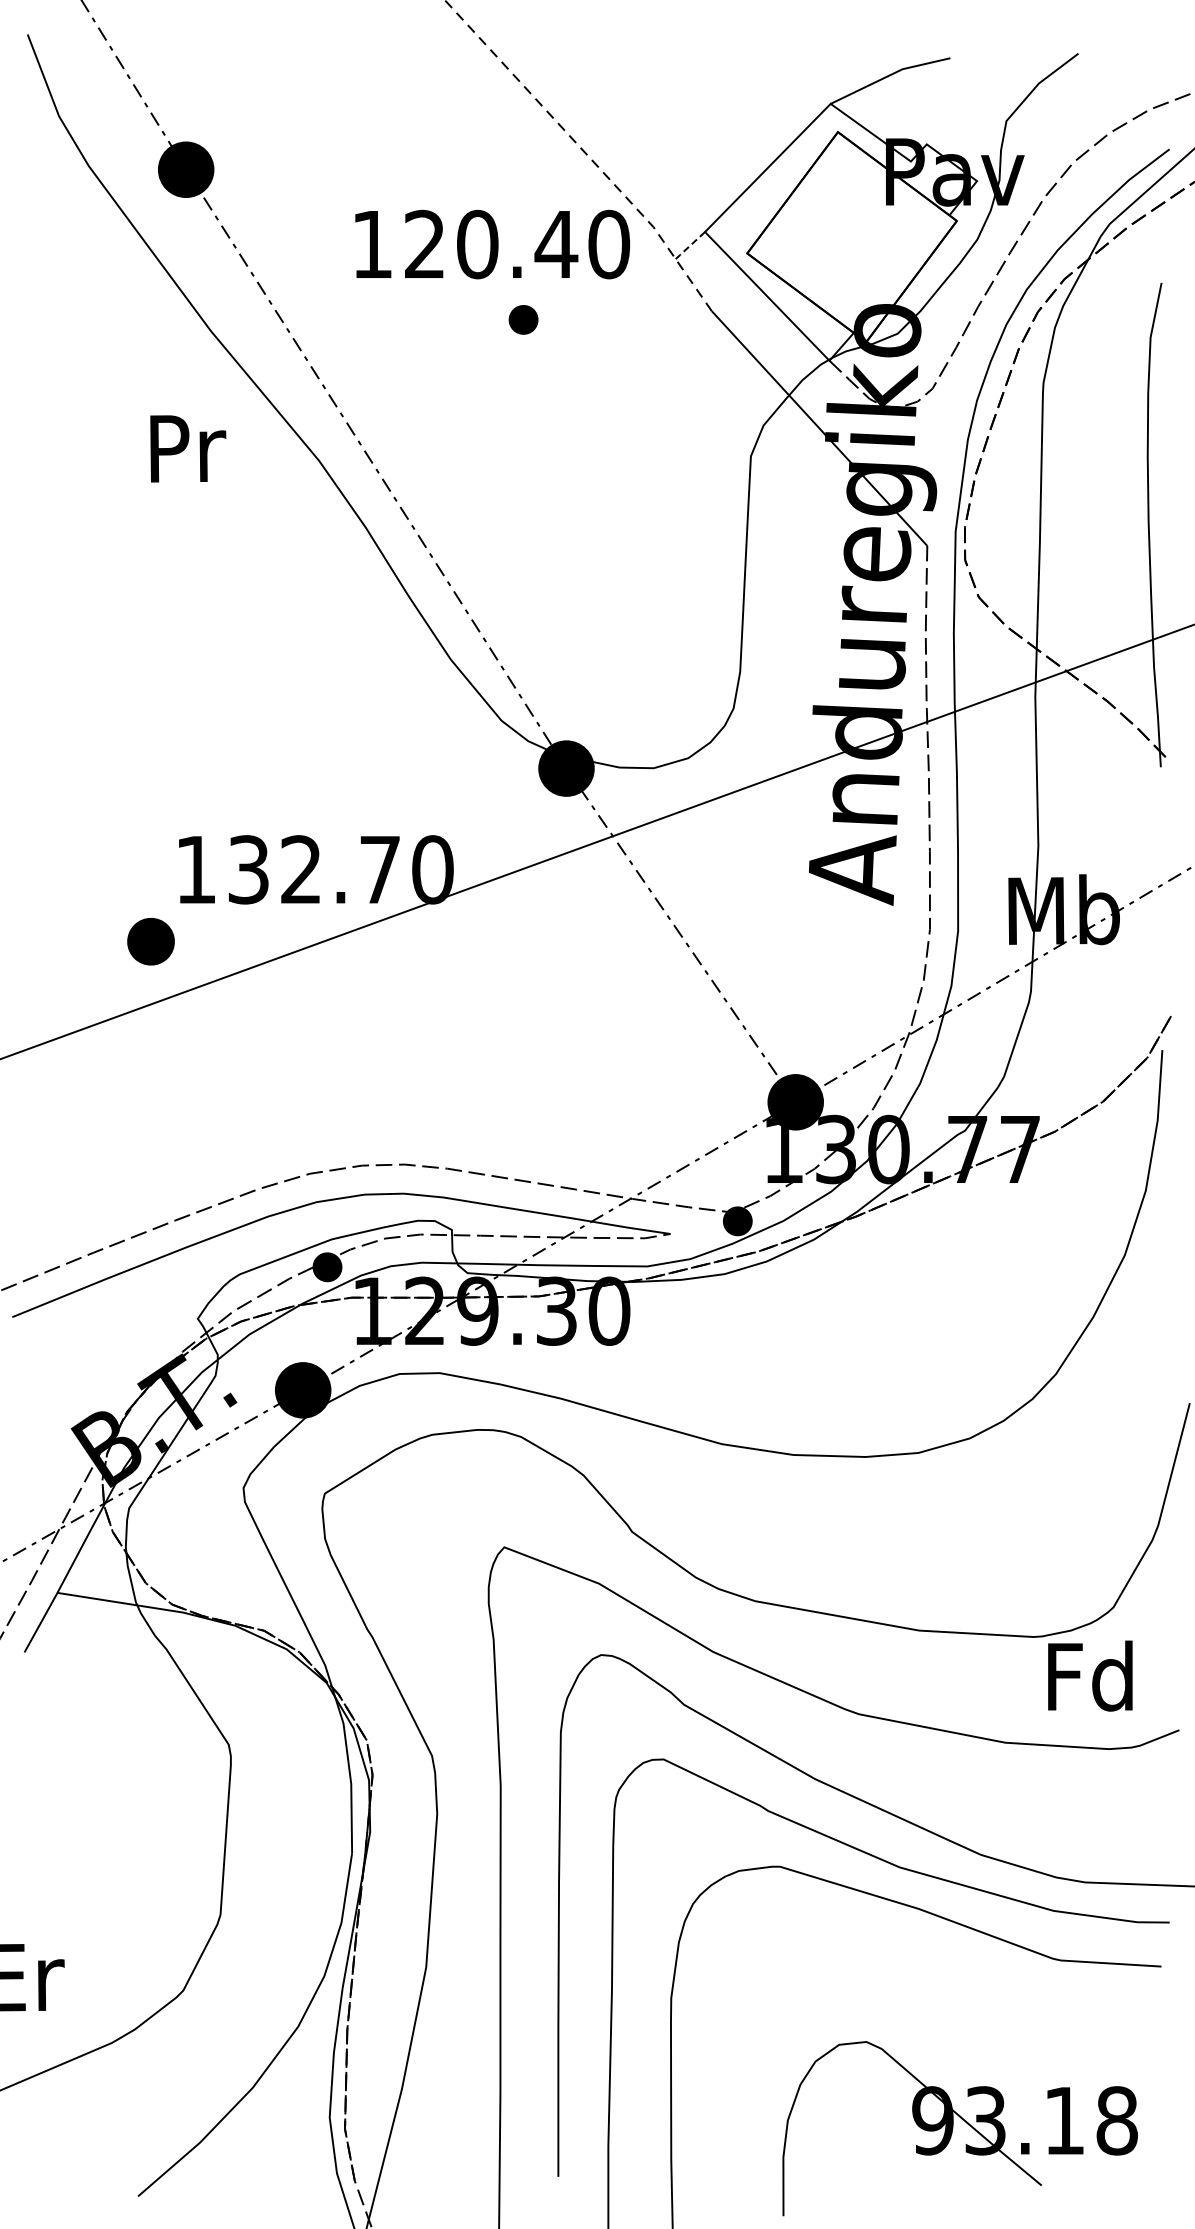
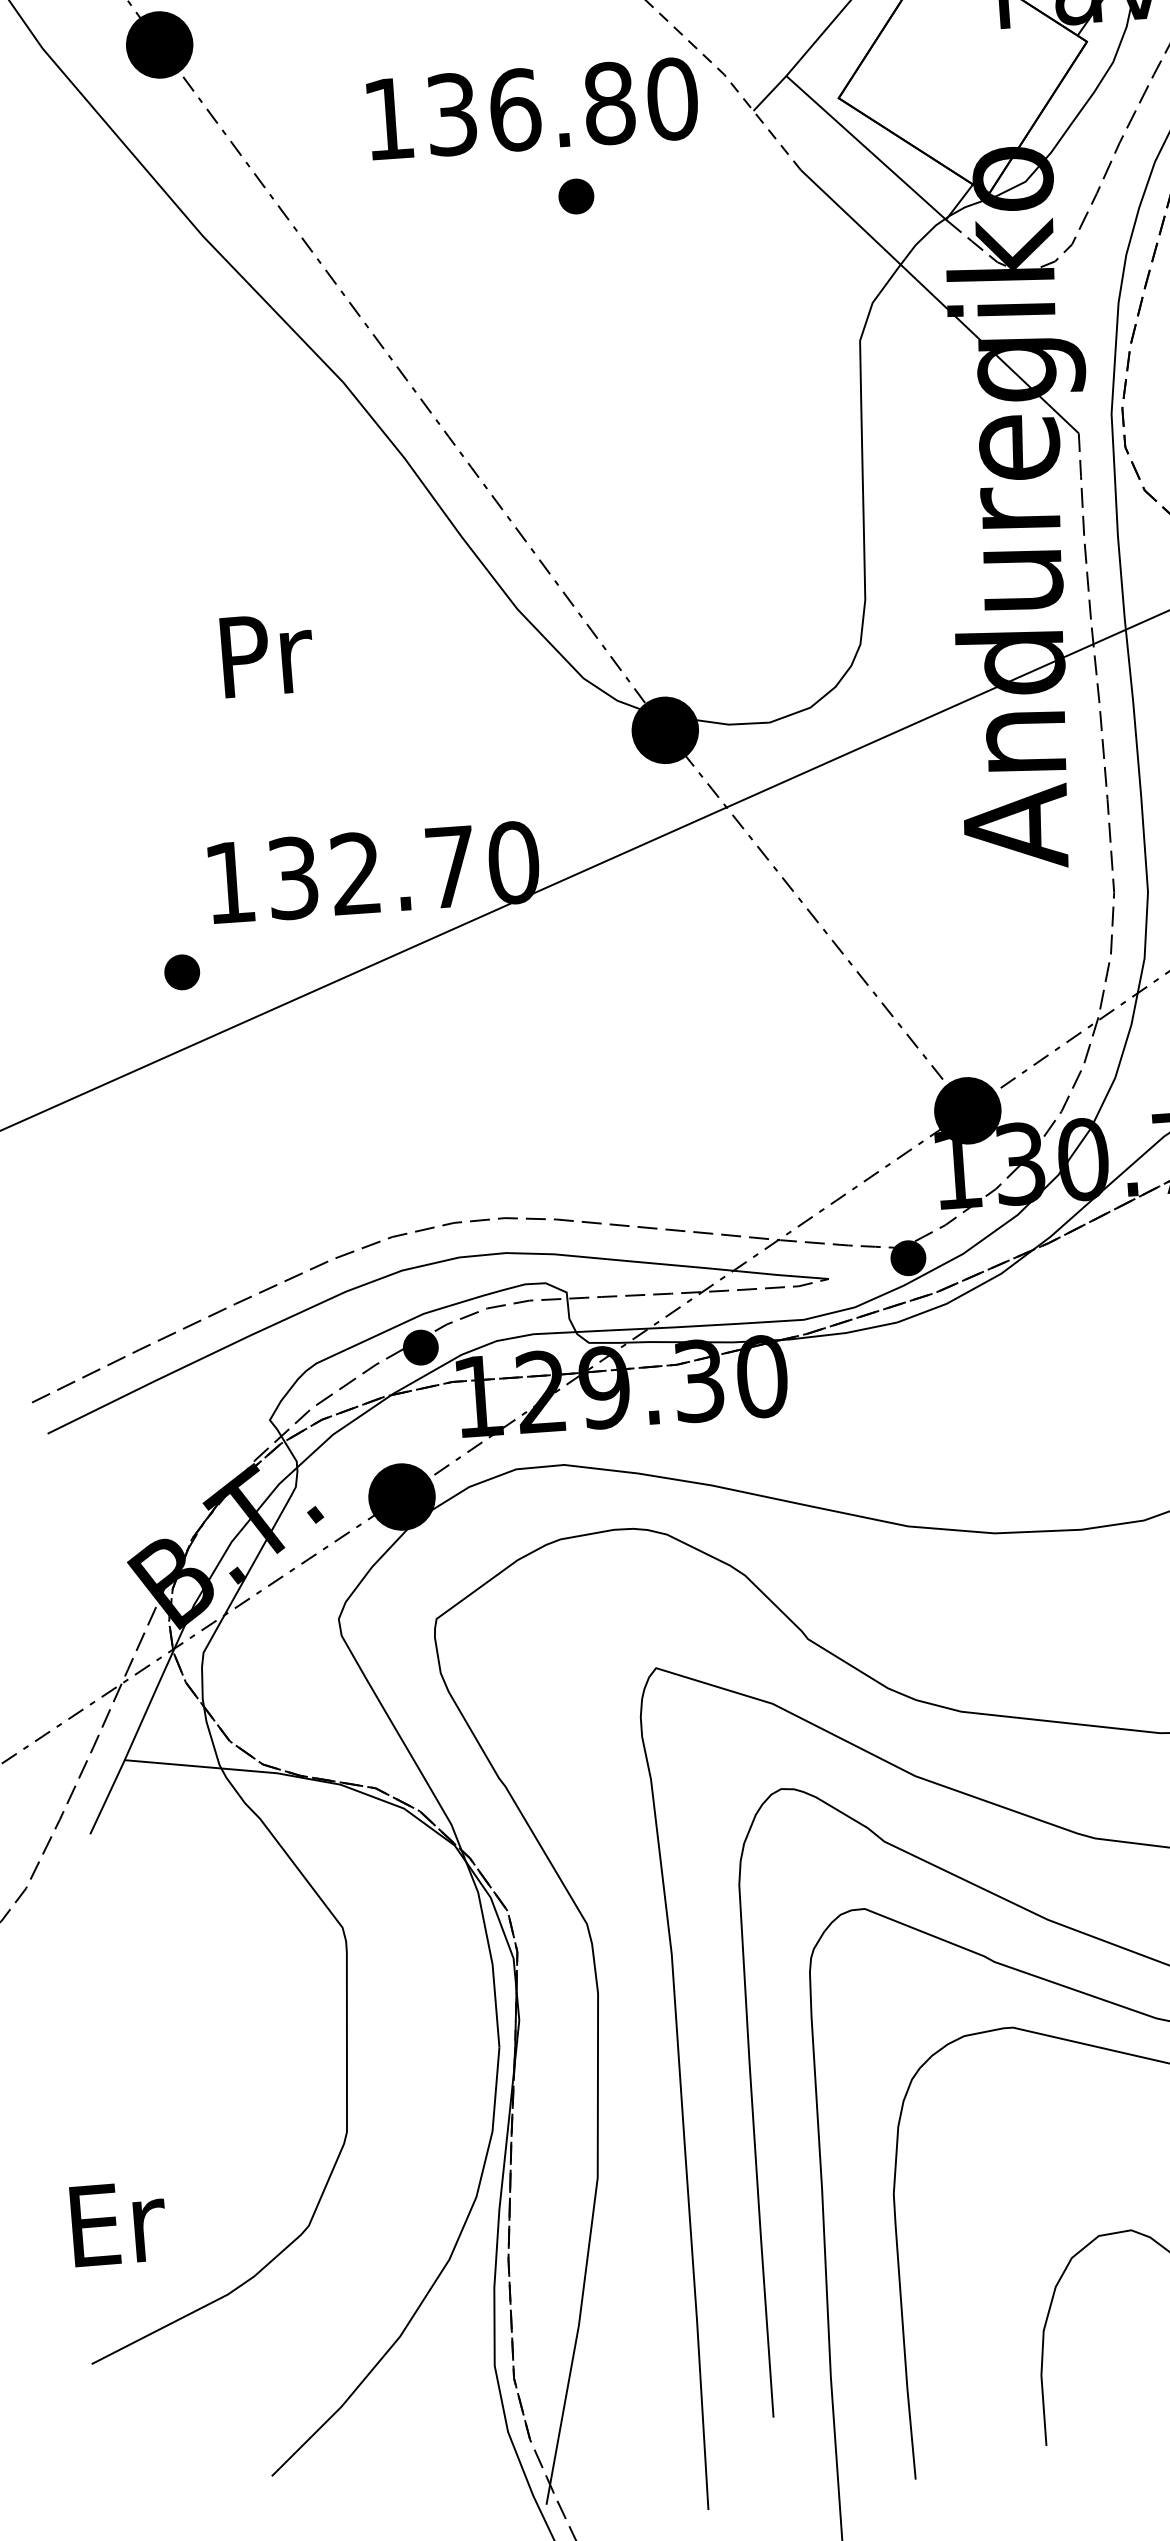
text: (491, 244) -> (531, 108), 120.40 -> 136.80
line: (690, 245) -> (770, 93), dashed -> solid
text: (188, 448) -> (267, 654), moved
part: (150, 941) -> (181, 972), size x0.62

